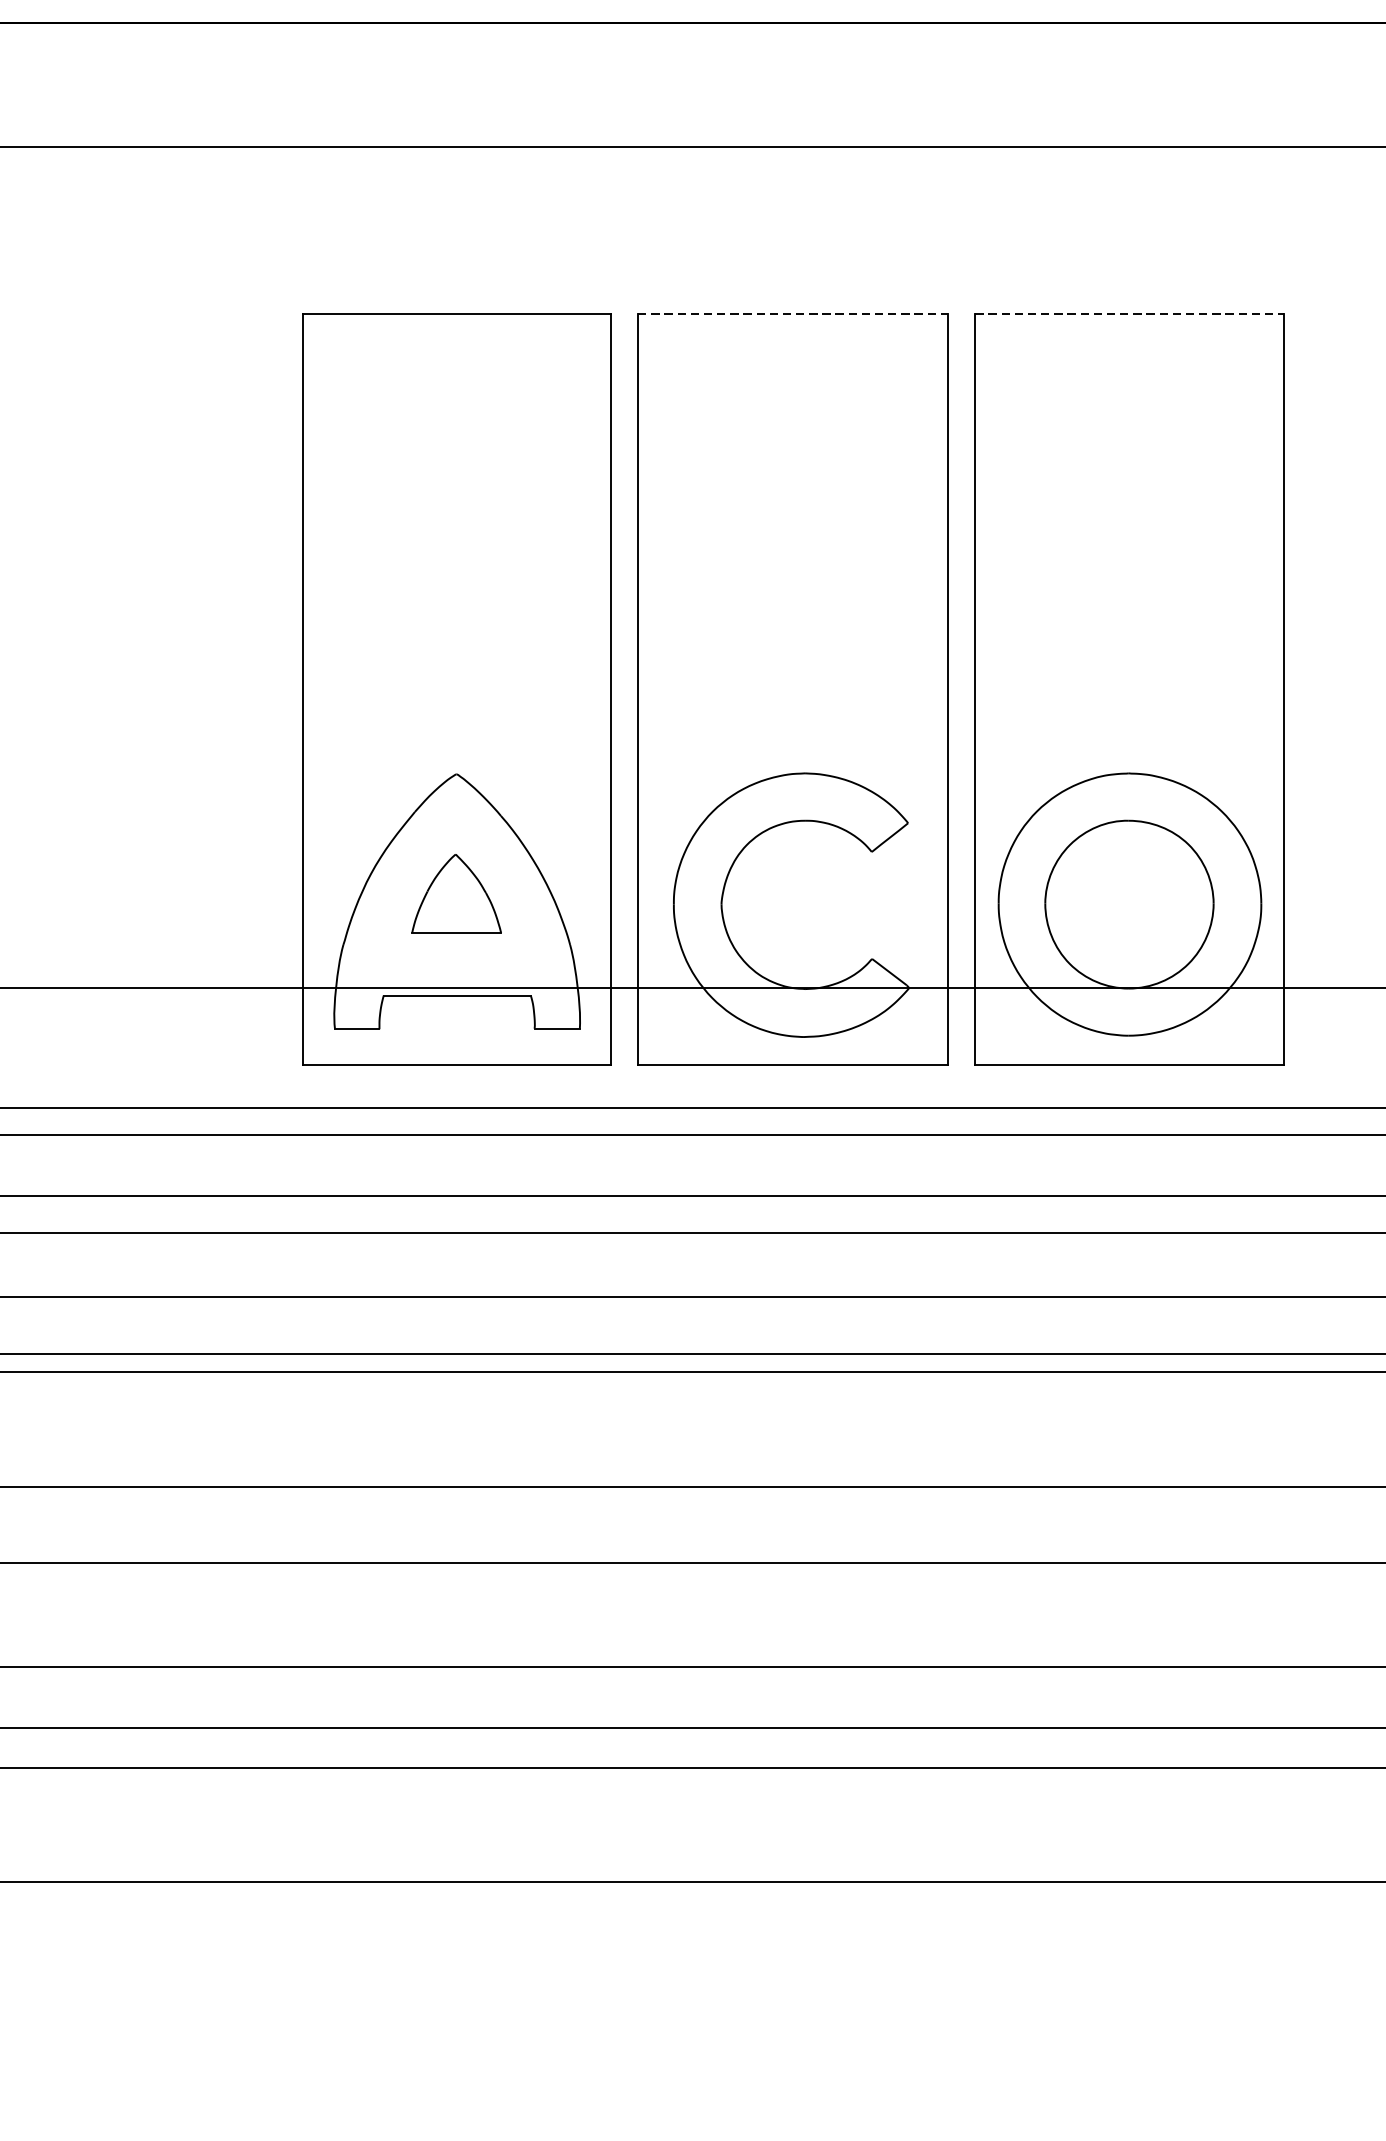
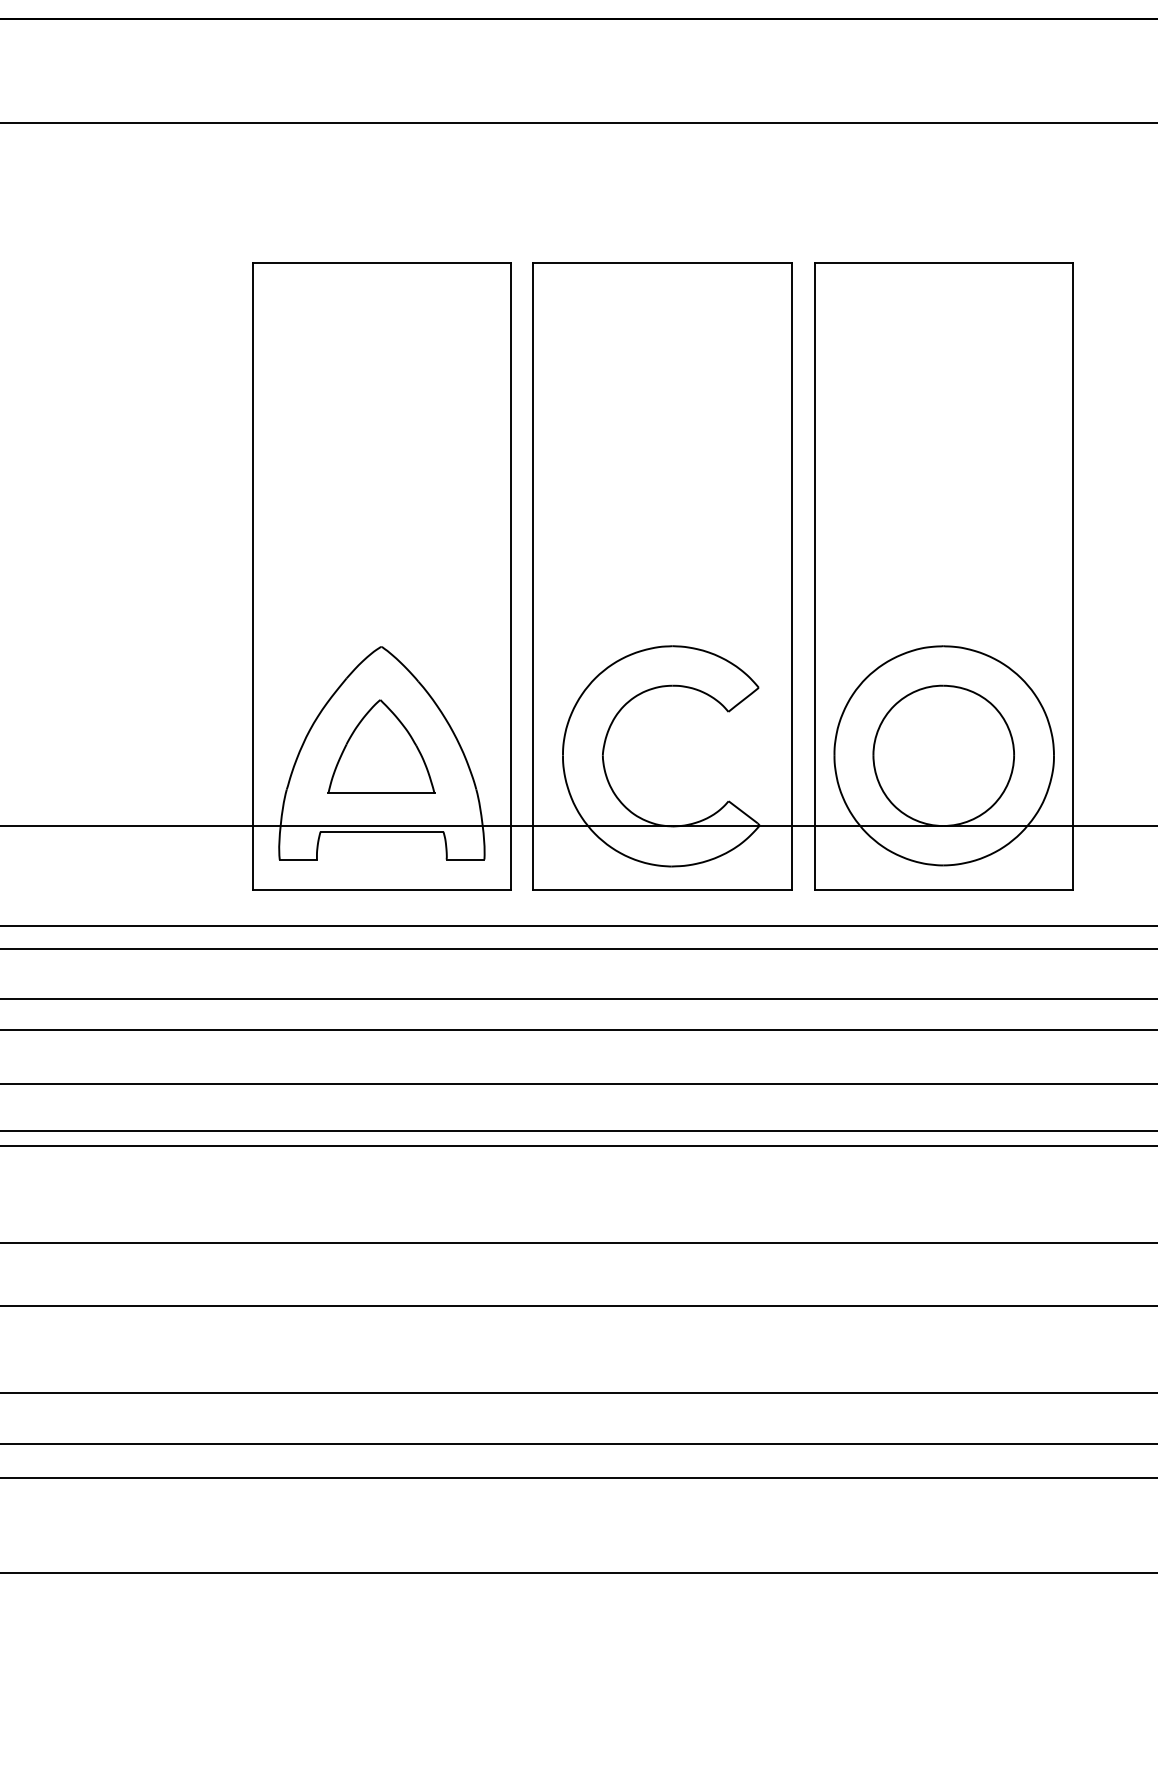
line: (792, 314) -> (662, 262), dashed -> solid
line: (1129, 314) -> (943, 262), dashed -> solid
part: (456, 893) -> (381, 746), size x1.43

